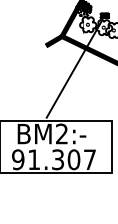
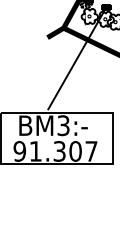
text: (61, 133) -> (63, 125), BM2:- -> BM3:-

